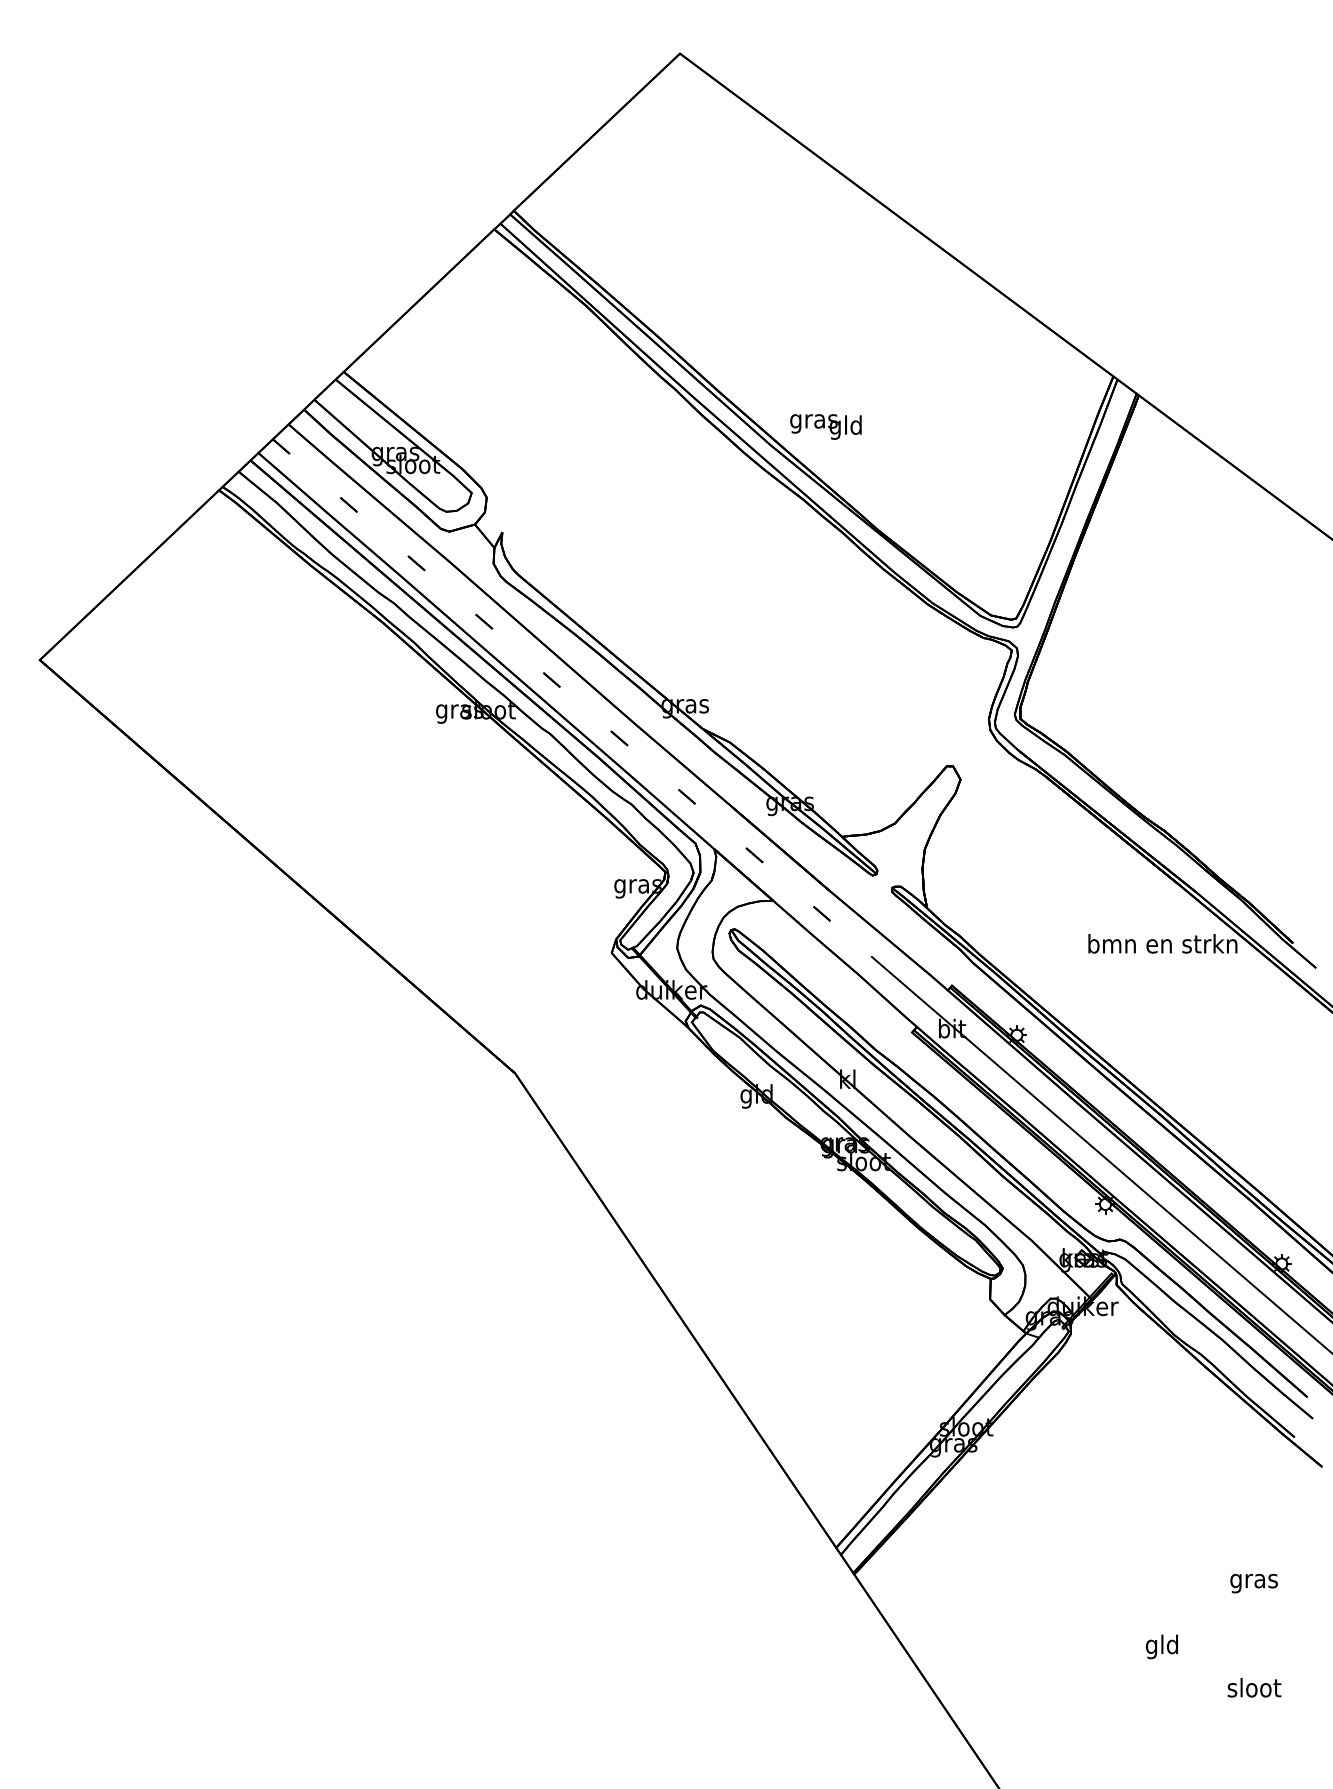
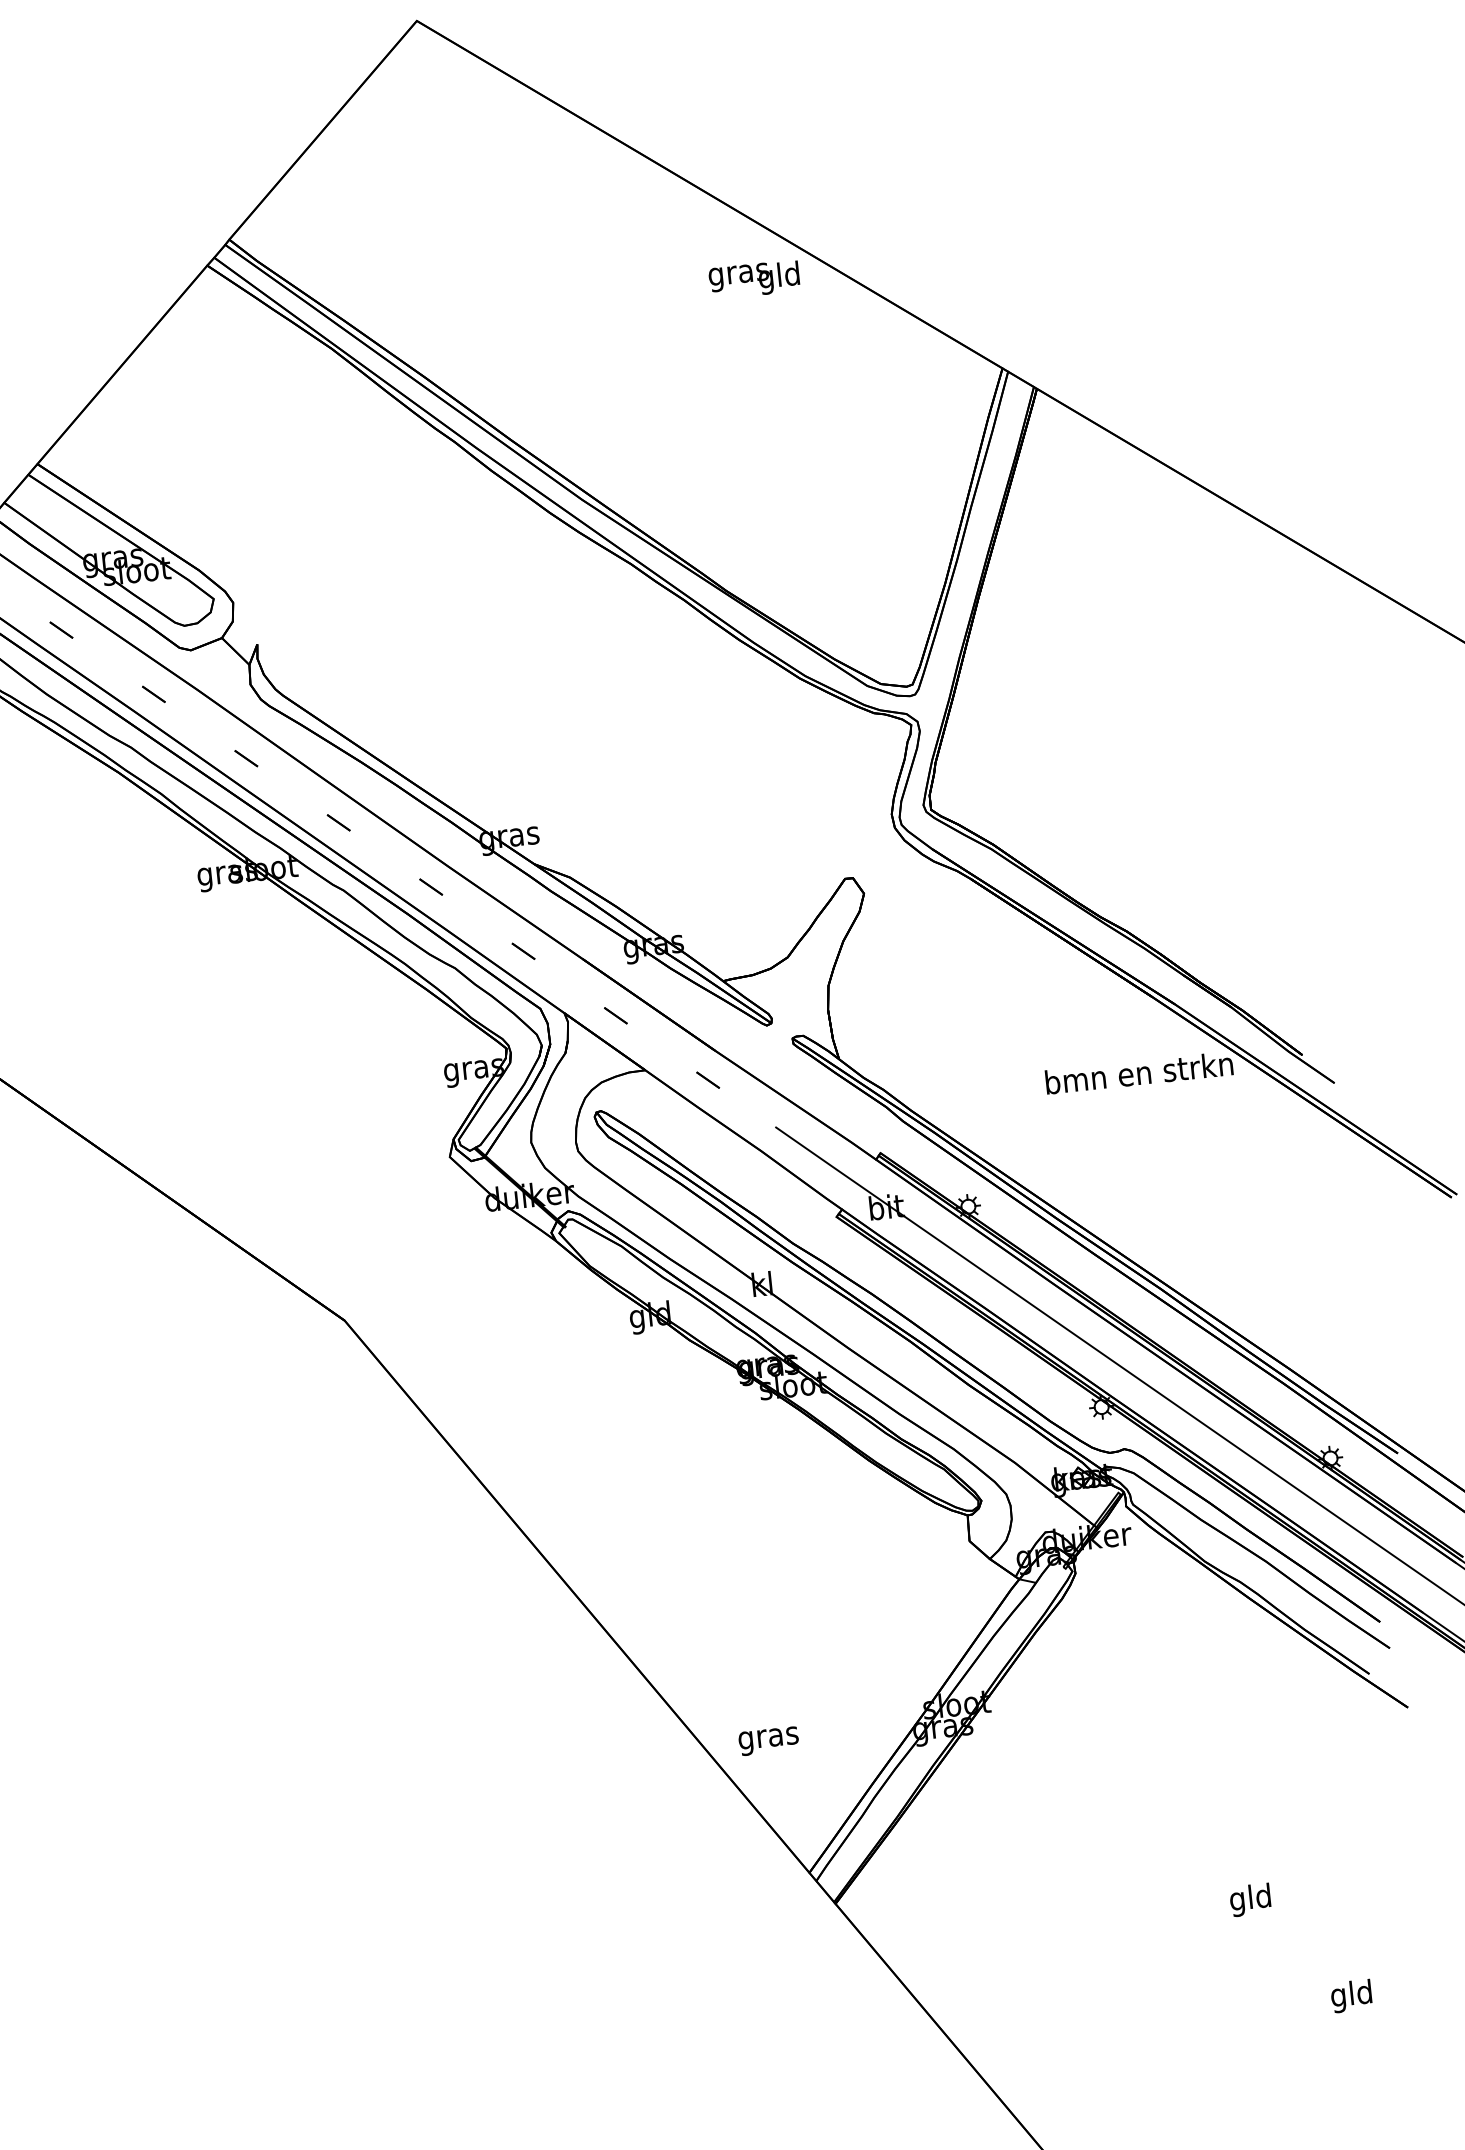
text: (825, 426) -> (753, 279), moved
text: (1253, 1583) -> (768, 1741), moved
text: (1161, 1646) -> (1249, 1899), moved
text: (1254, 1689) -> (1352, 1995), sloot -> gld

